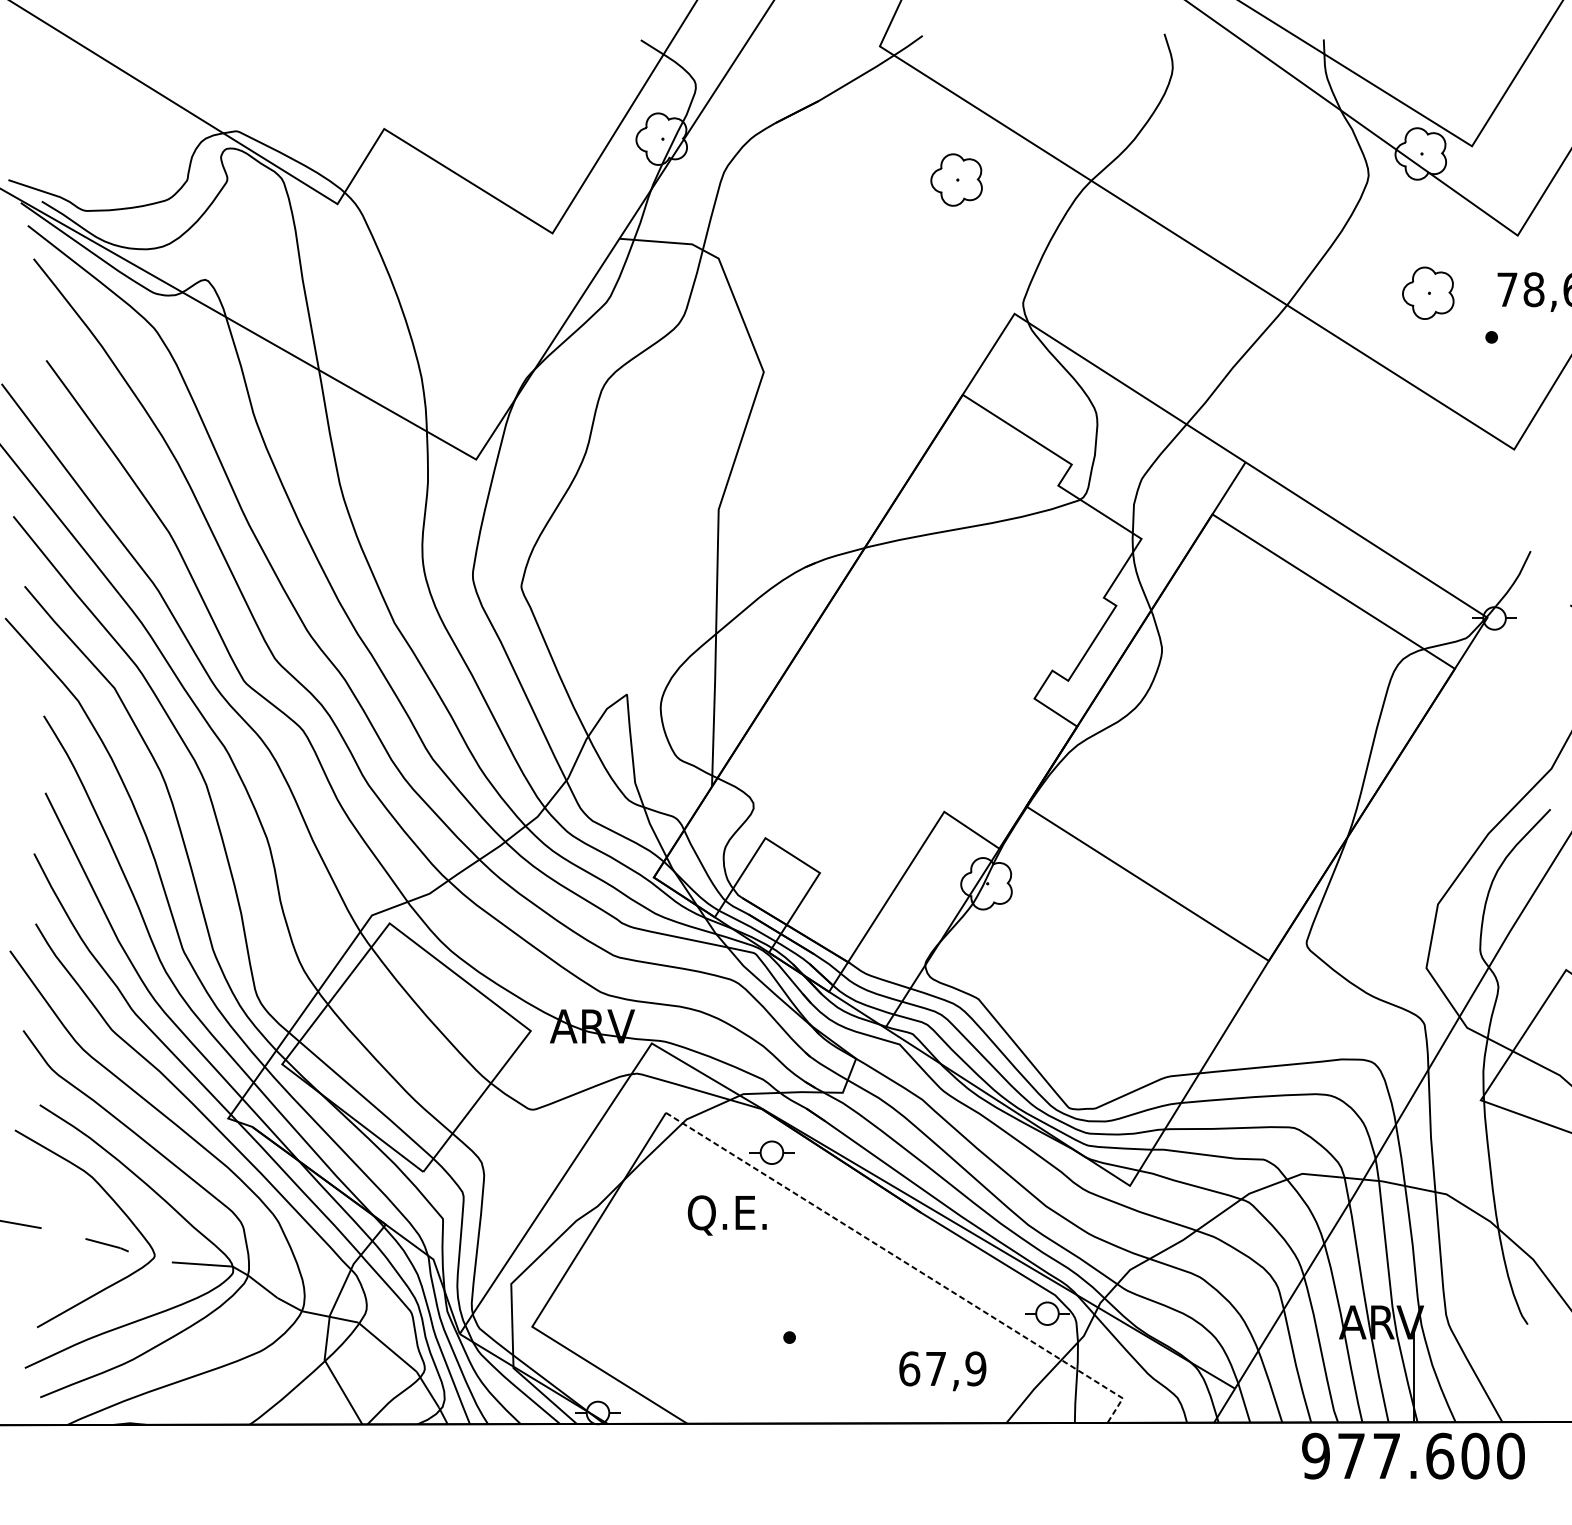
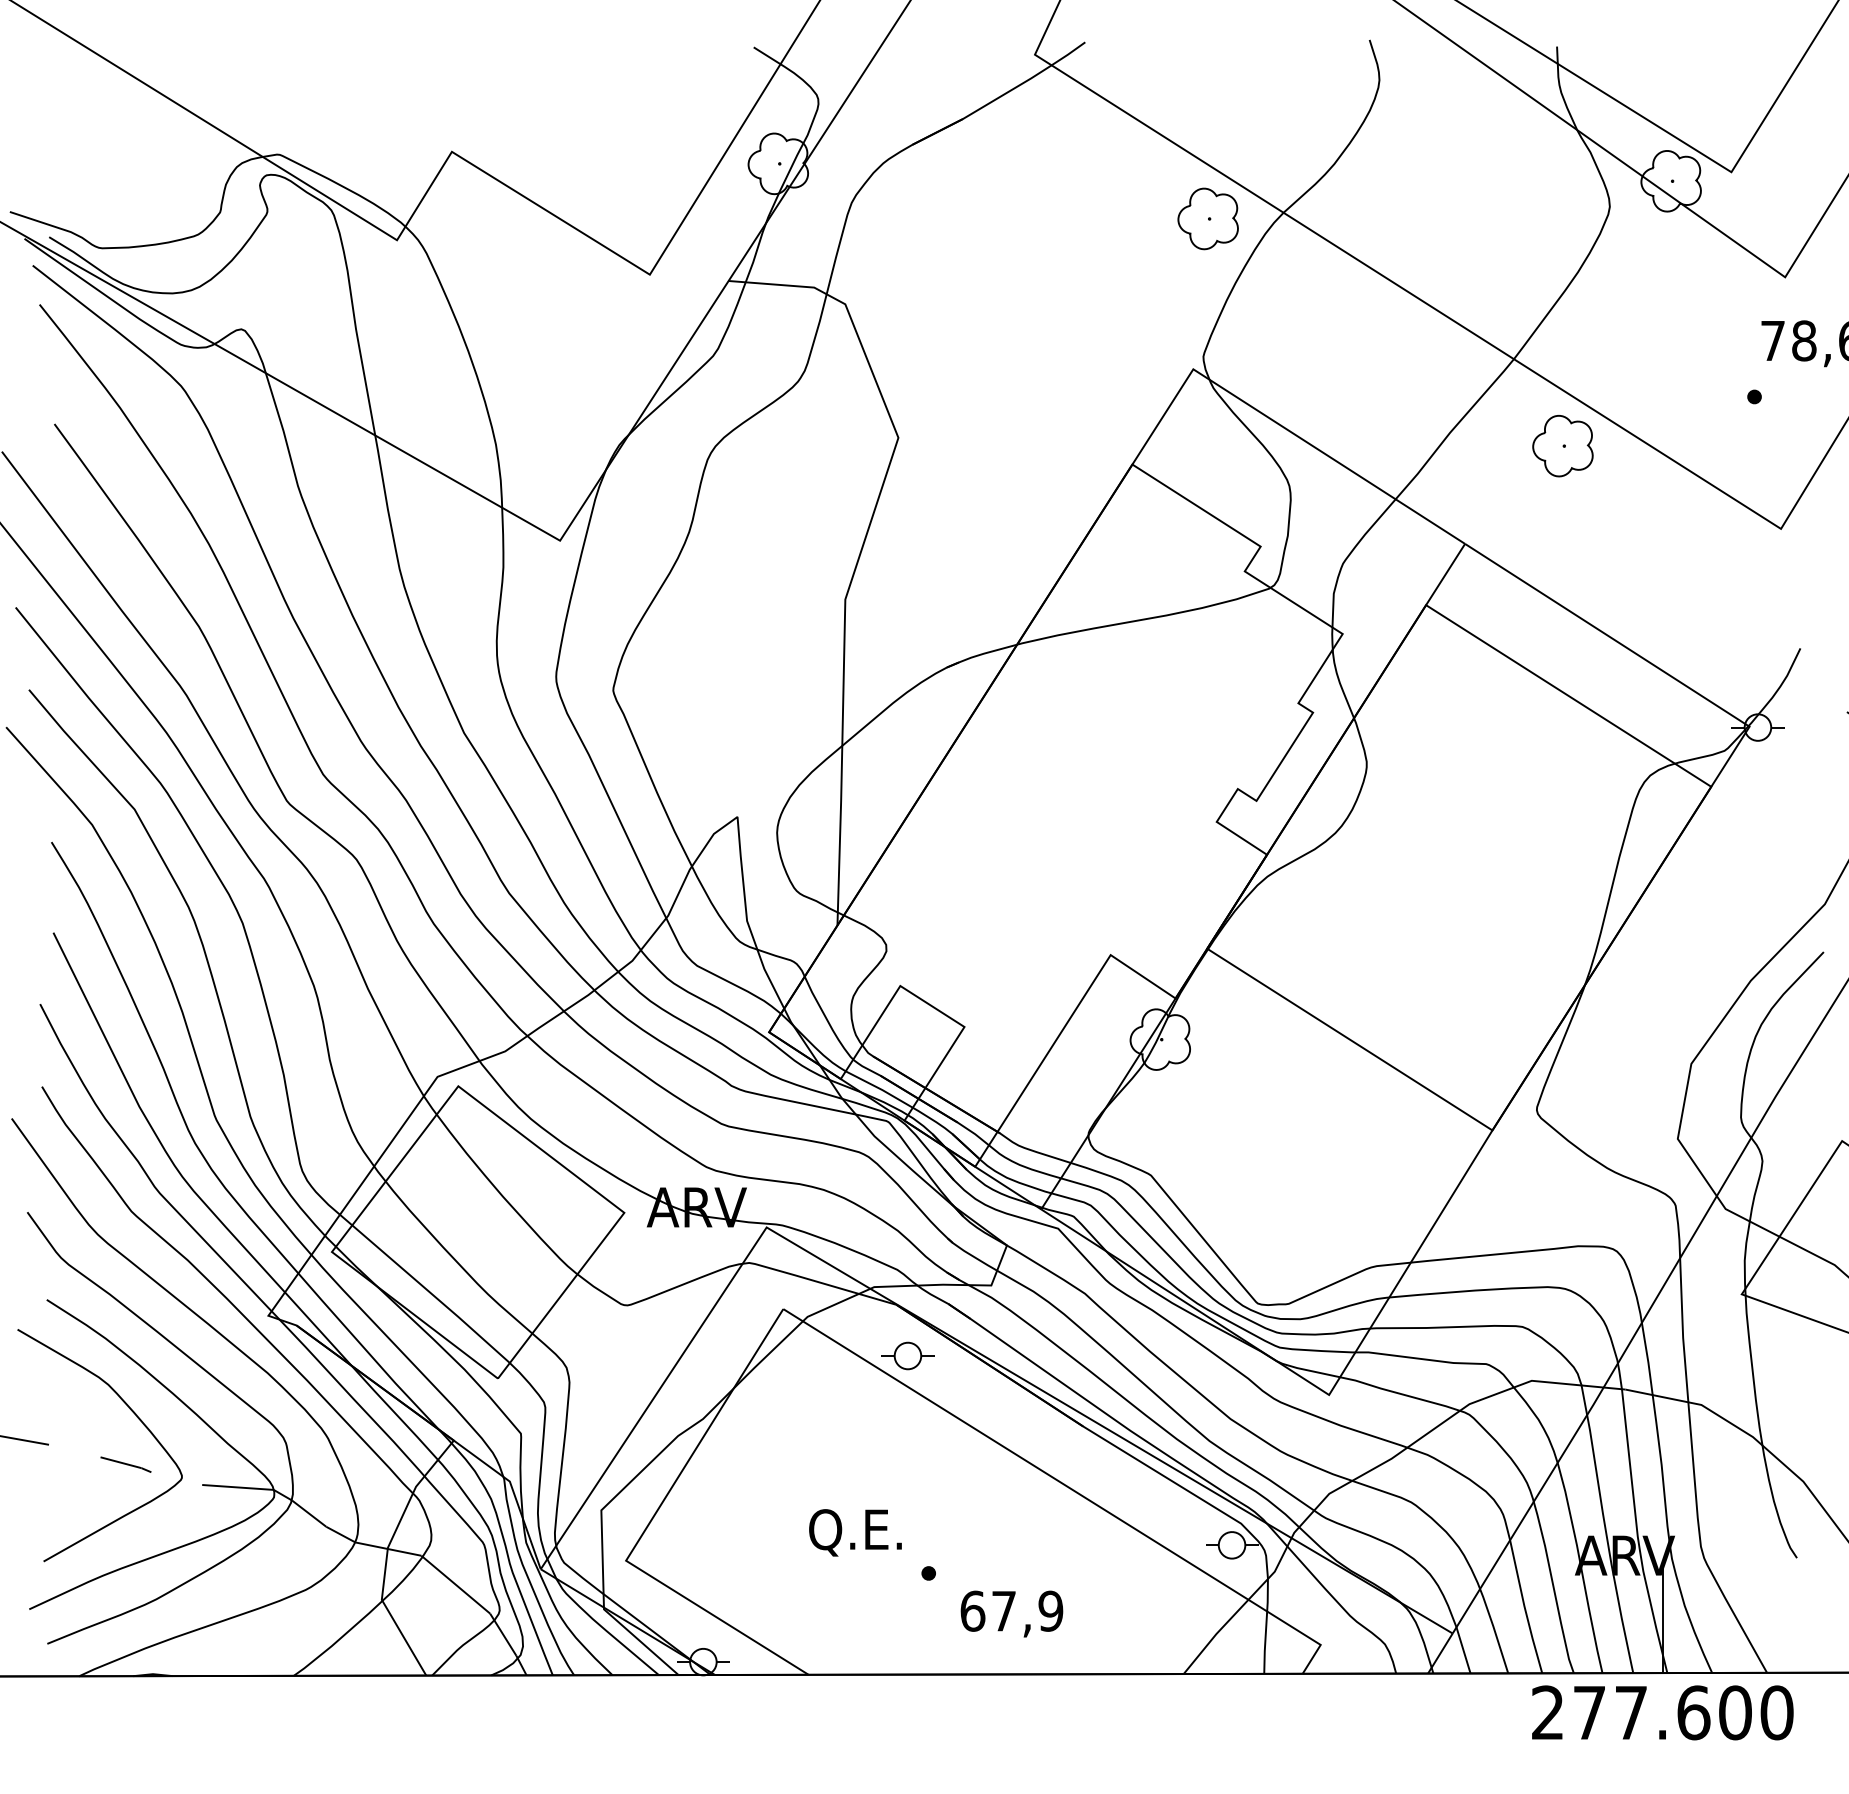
part: (956, 179) -> (1207, 218), moved
part: (1427, 293) -> (1562, 446), moved
text: (727, 1215) -> (855, 1532), moved
line: (907, 1263) -> (1067, 1486), dashed -> solid
text: (942, 1370) -> (1011, 1613), moved
text: (1315, 1455) -> (1547, 1712), 977.600 -> 277.600

